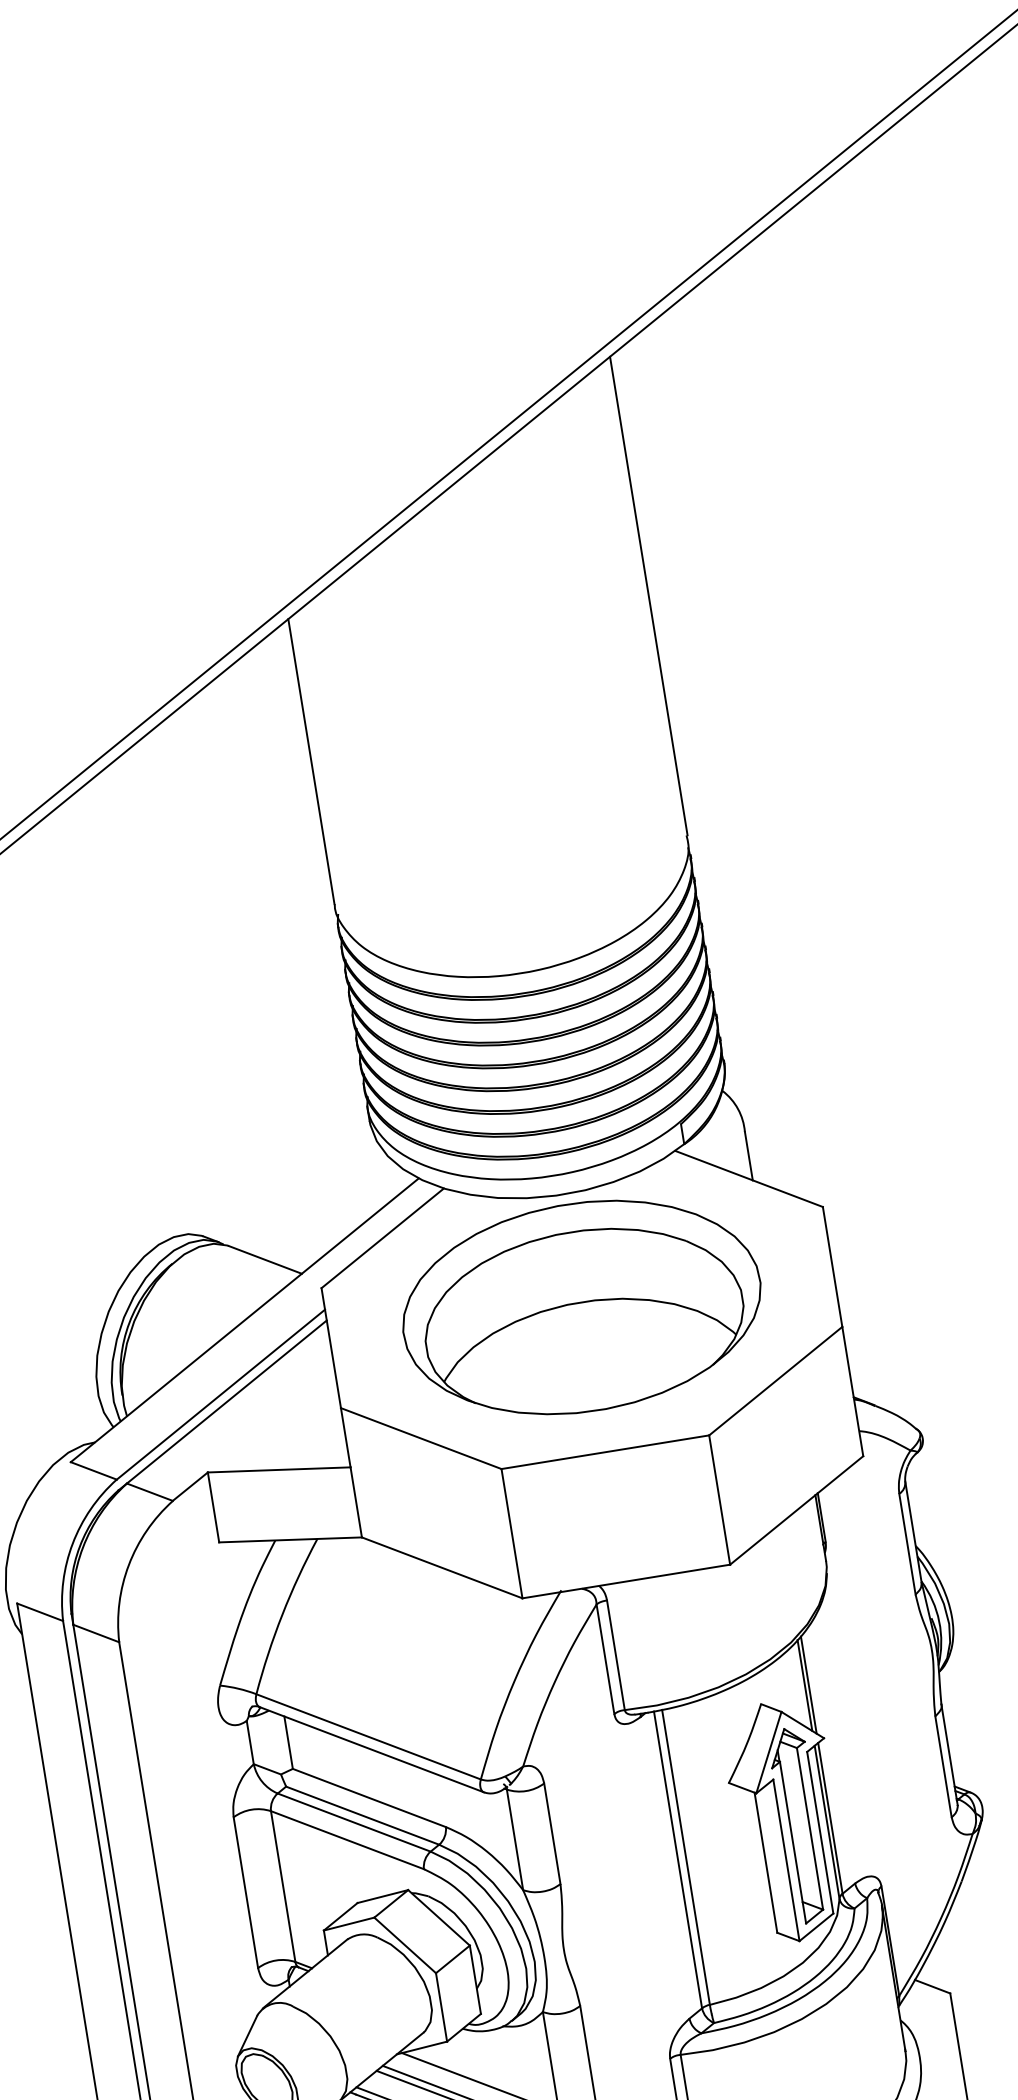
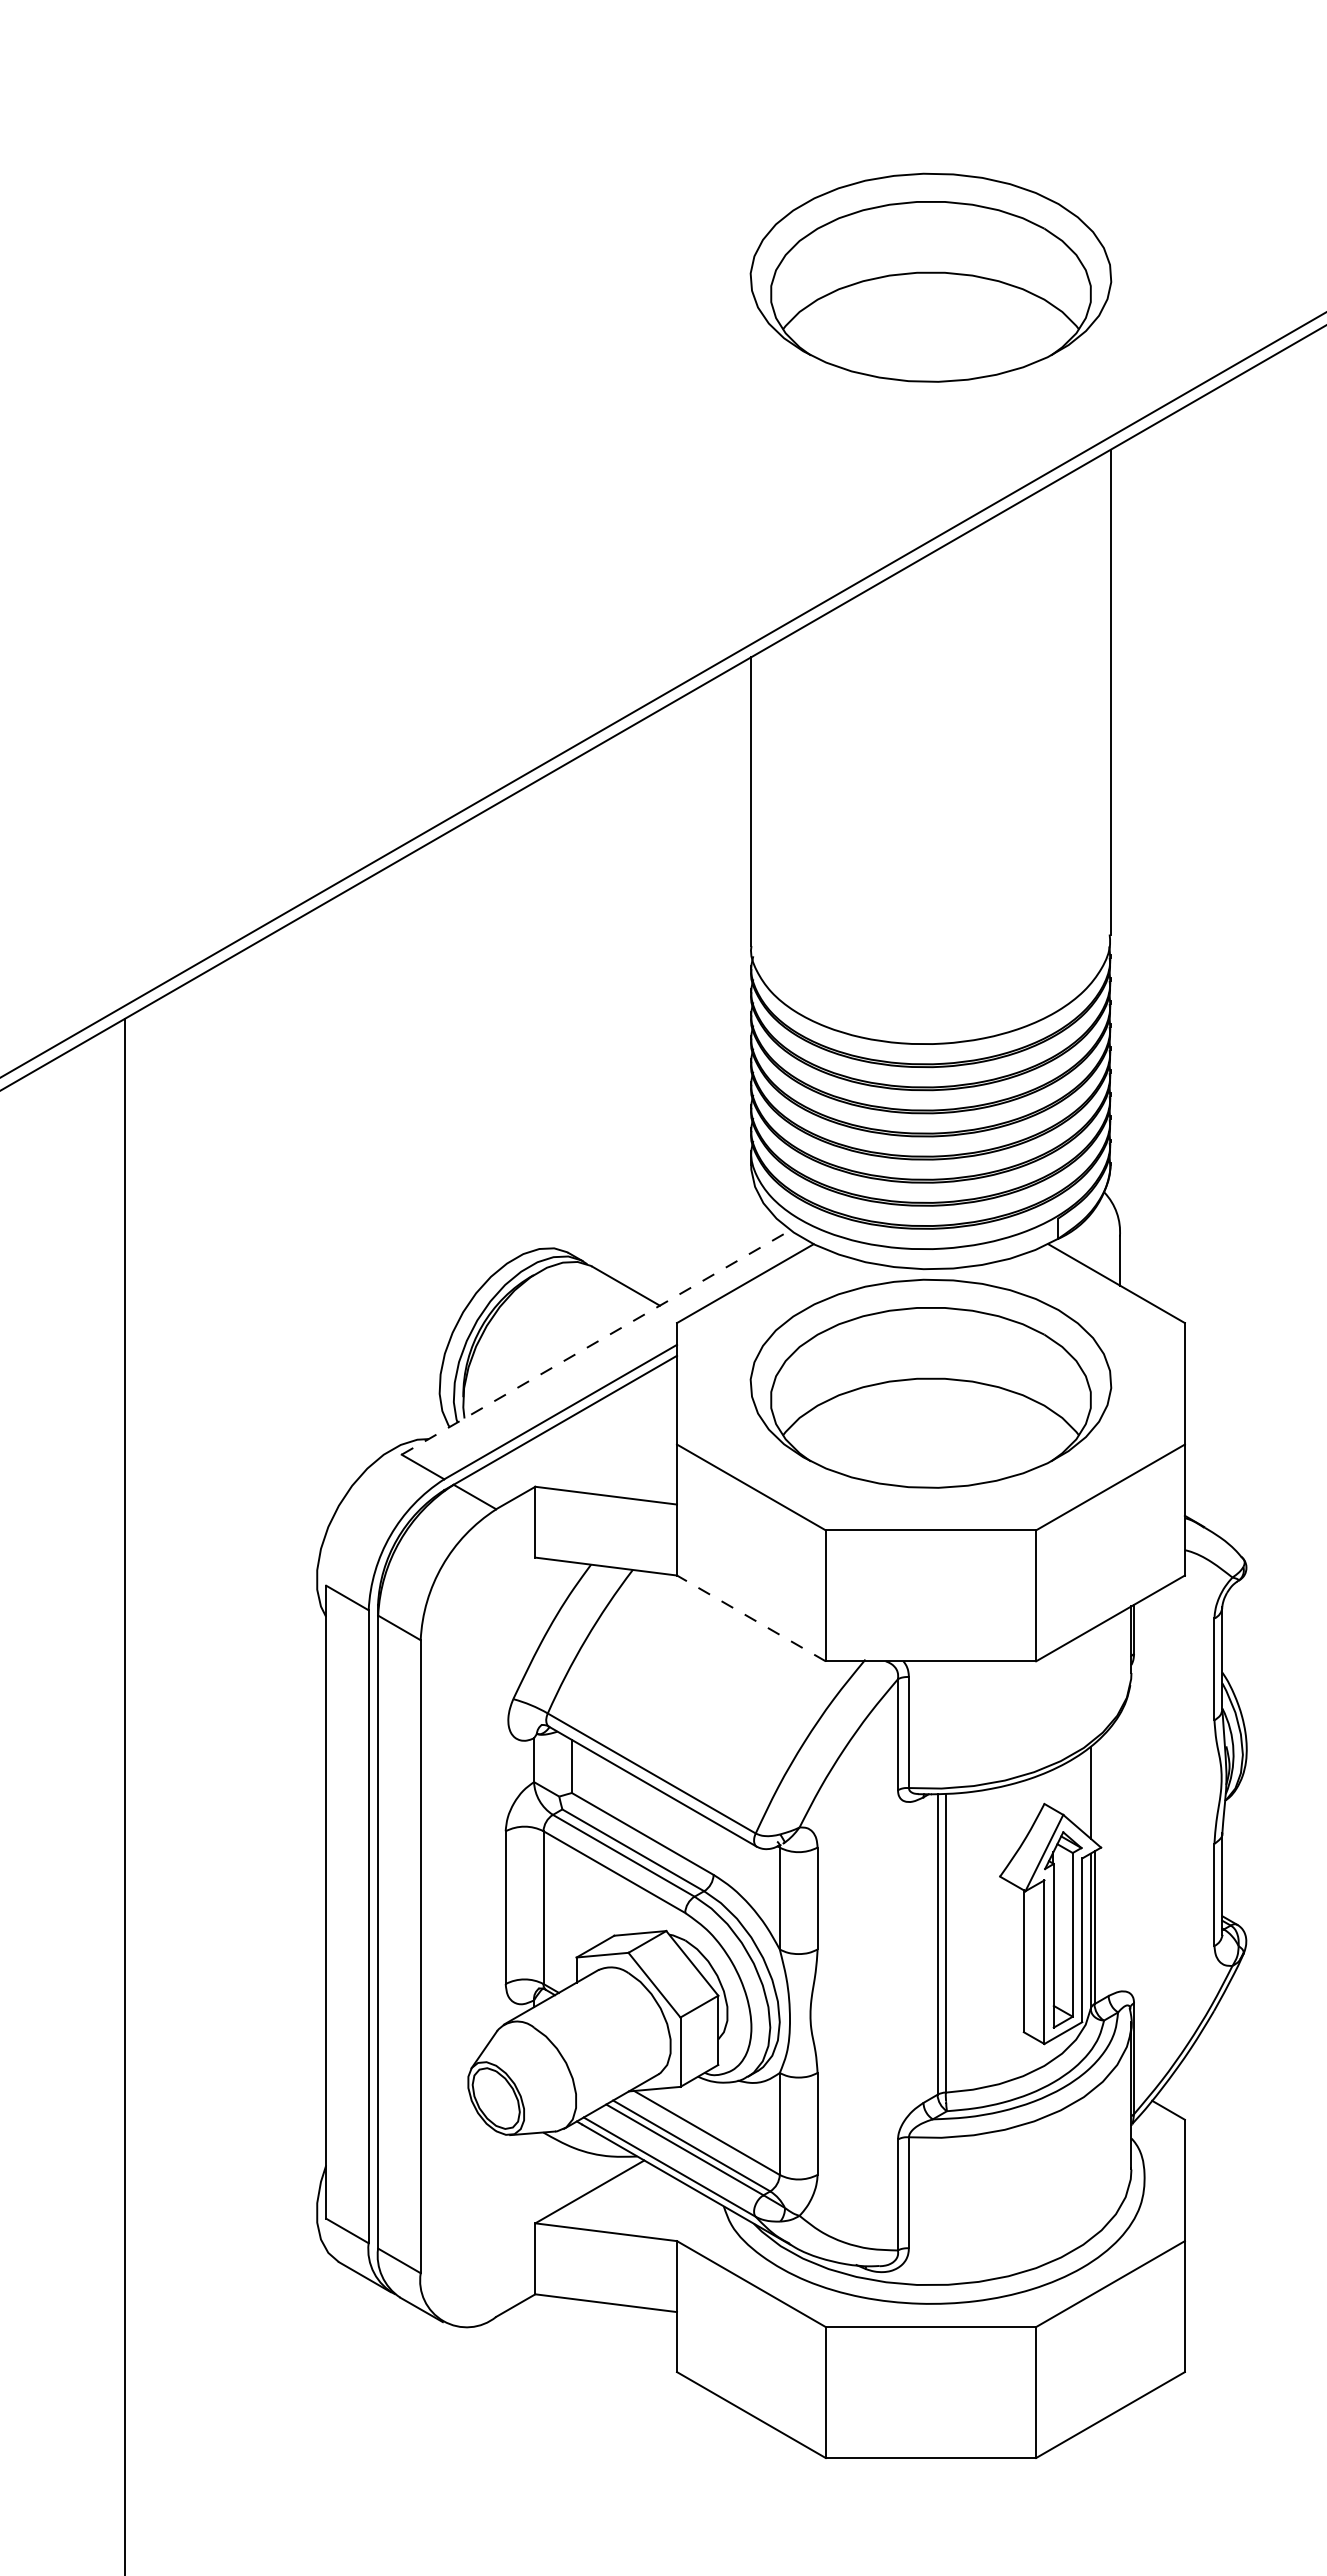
part: (404, 215) -> (930, 277), added
line: (245, 1320) -> (596, 1342), solid -> dashed
line: (442, 1567) -> (751, 1618), solid -> dashed
line: (808, 1684) -> (1094, 1792), removed

